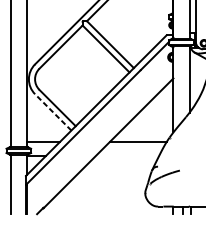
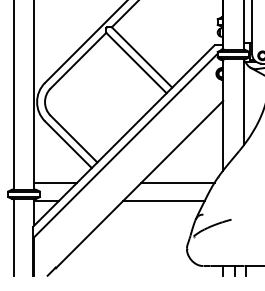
line: (53, 112) -> (68, 144), dashed -> solid
line: (127, 156) -> (163, 201), added

